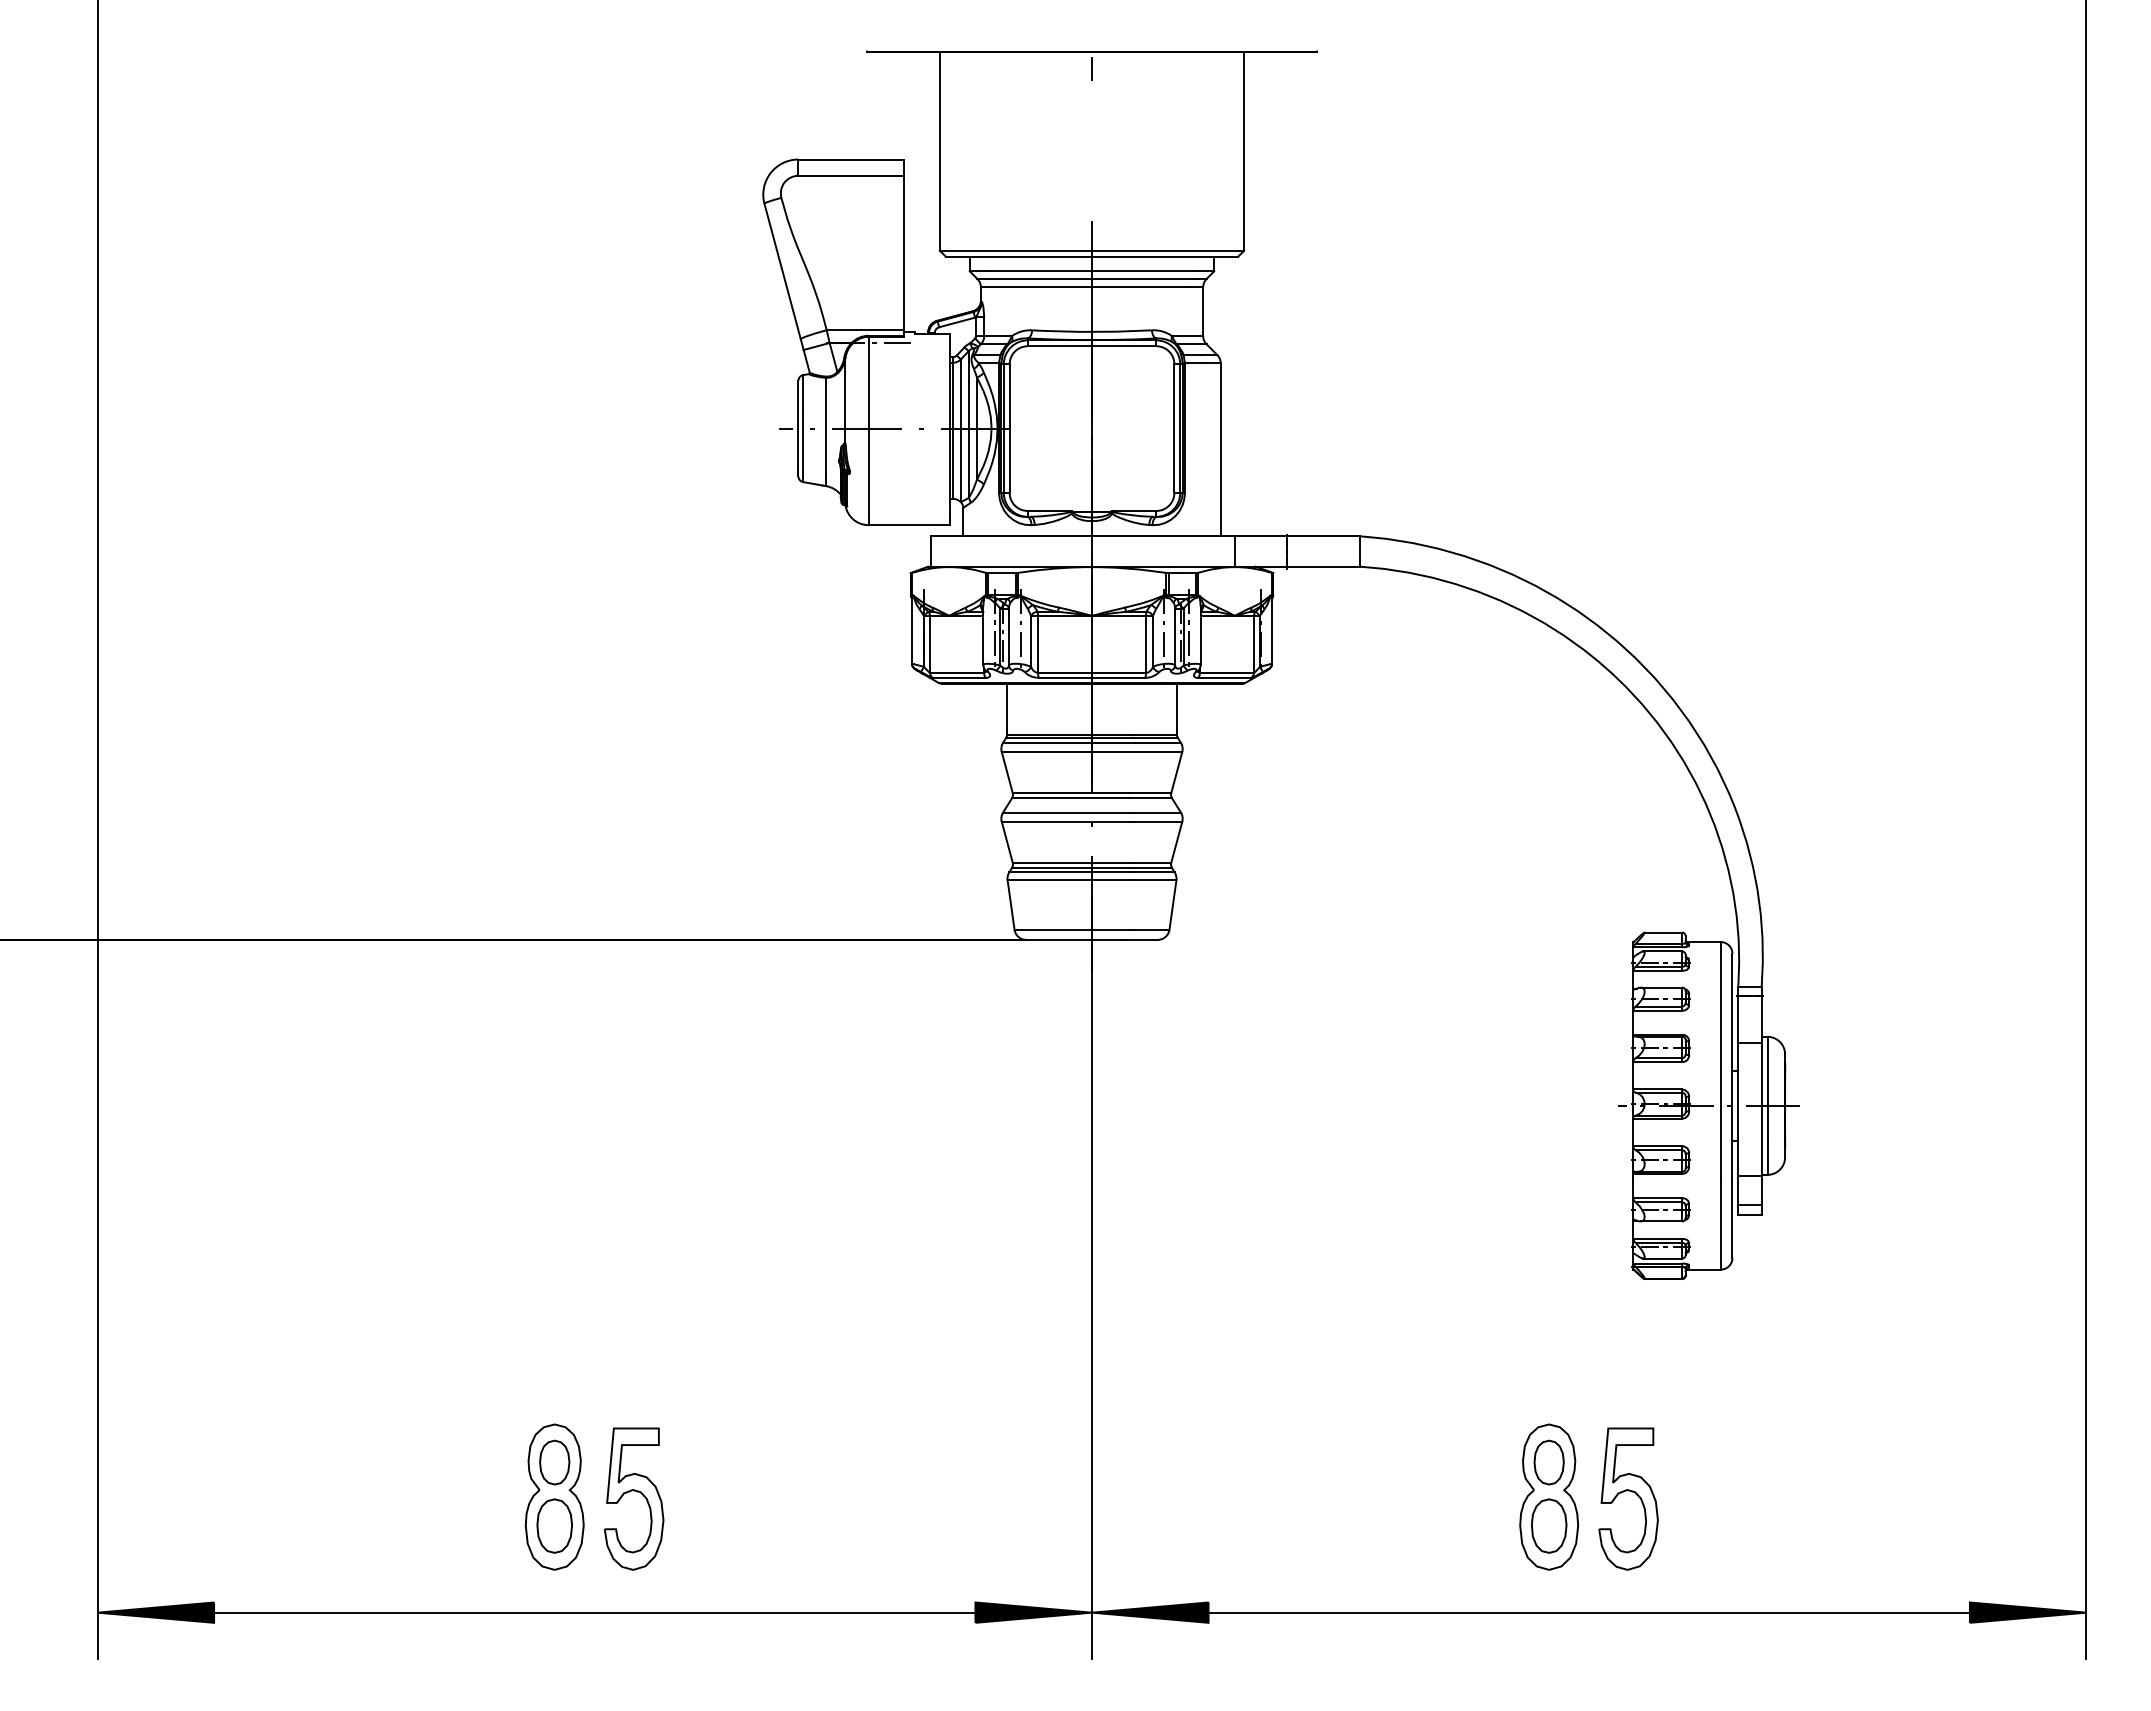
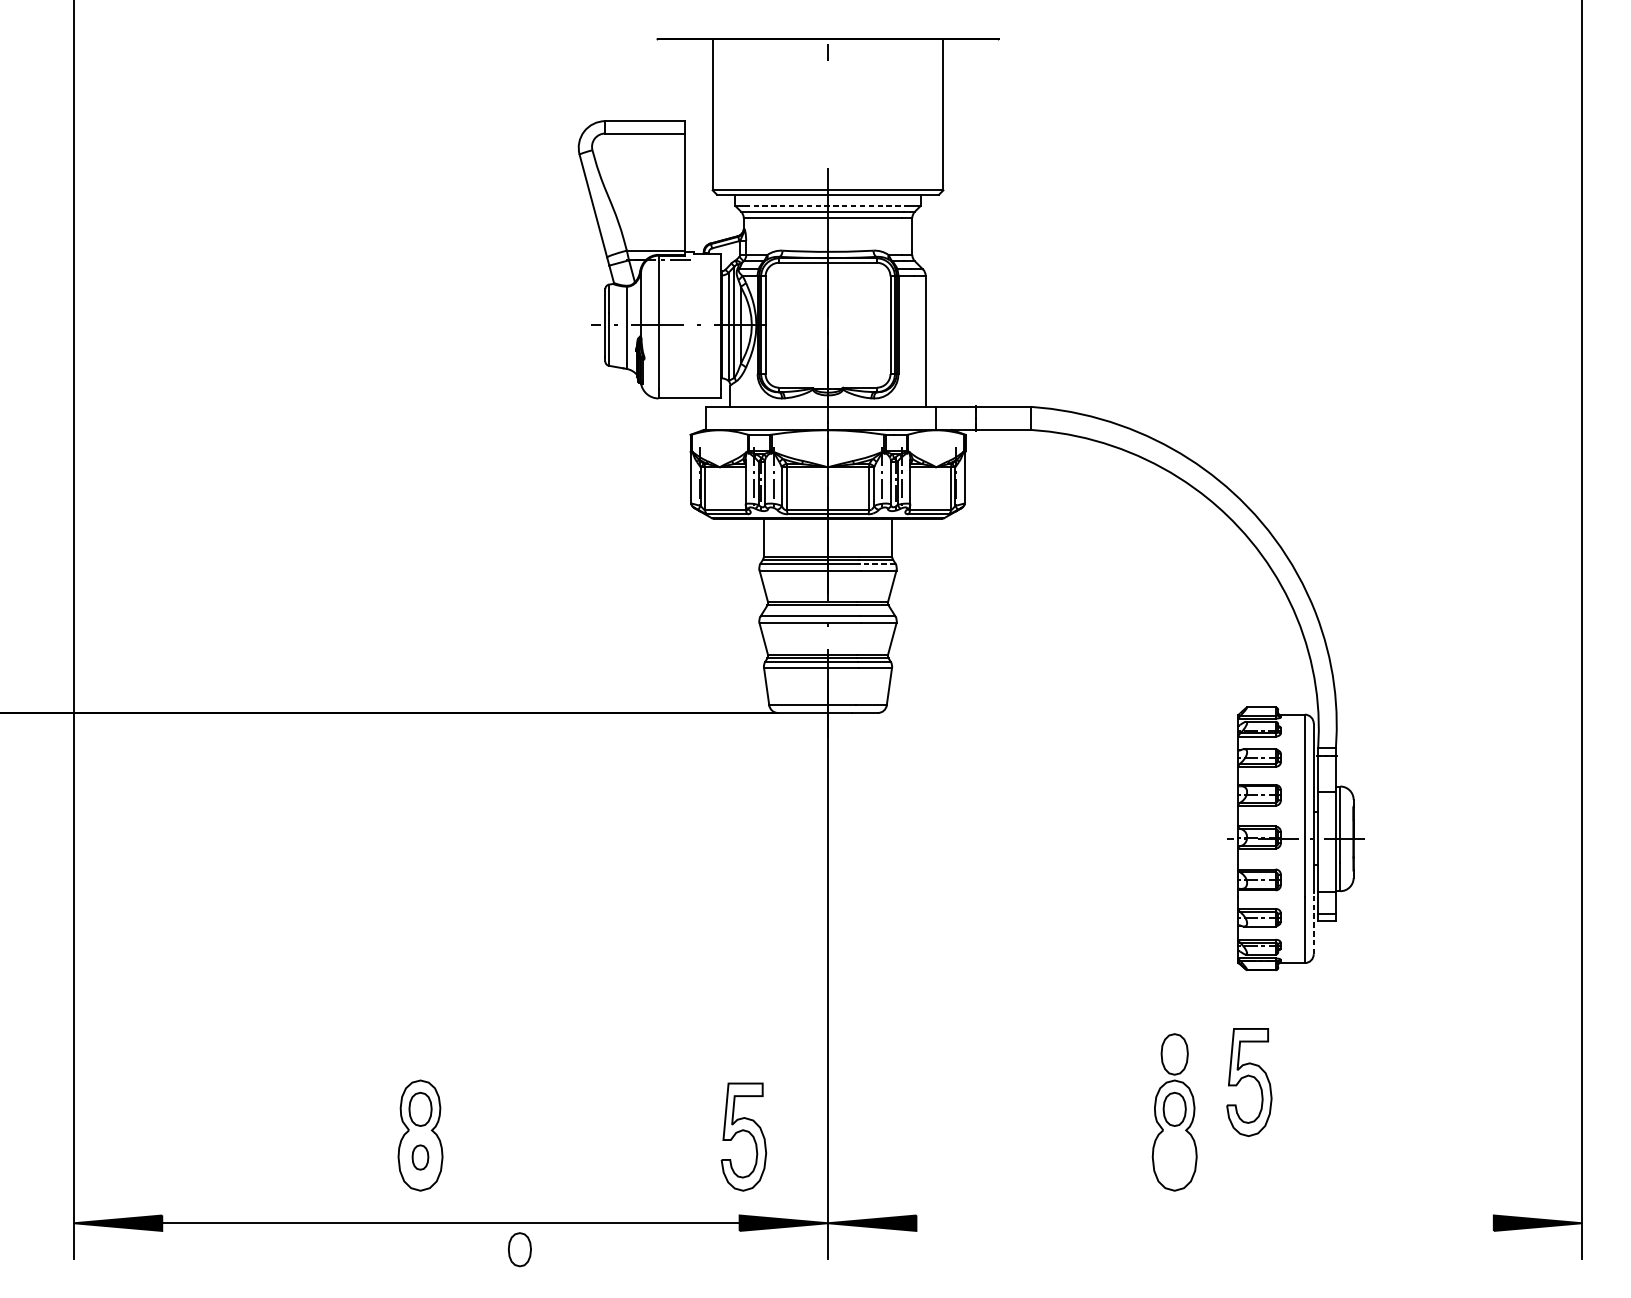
line: (1091, 271) -> (827, 206), solid -> dashed
line: (1157, 742) -> (877, 563), solid -> dashed
line: (1732, 1217) -> (1313, 923), solid -> dashed
part: (637, 1492) -> (746, 1132), moved
part: (1631, 1492) -> (1251, 1077), moved
part: (554, 1525) -> (420, 1157), size x0.6
part: (1549, 1525) -> (1174, 1053), moved
line: (1588, 1612) -> (1204, 1223), removed
part: (685, 1647) -> (519, 1249), added

